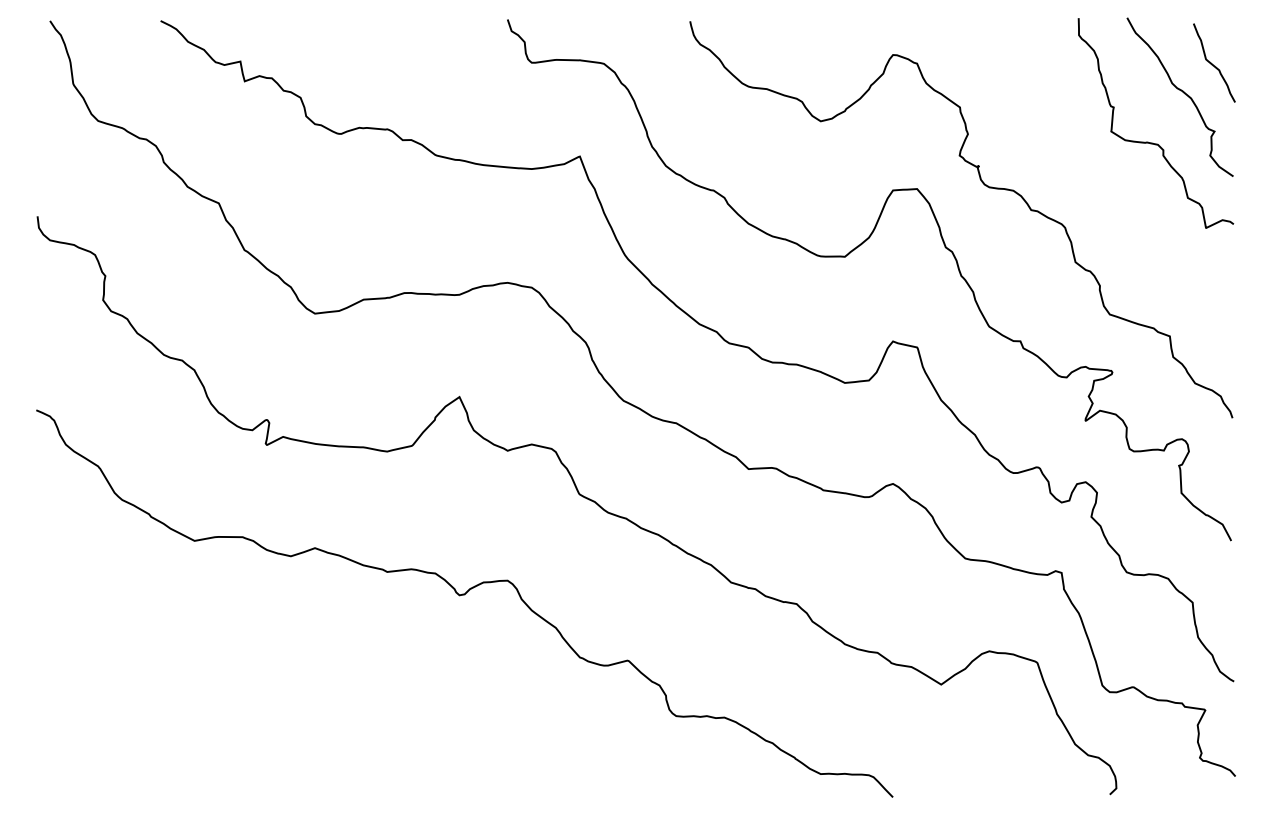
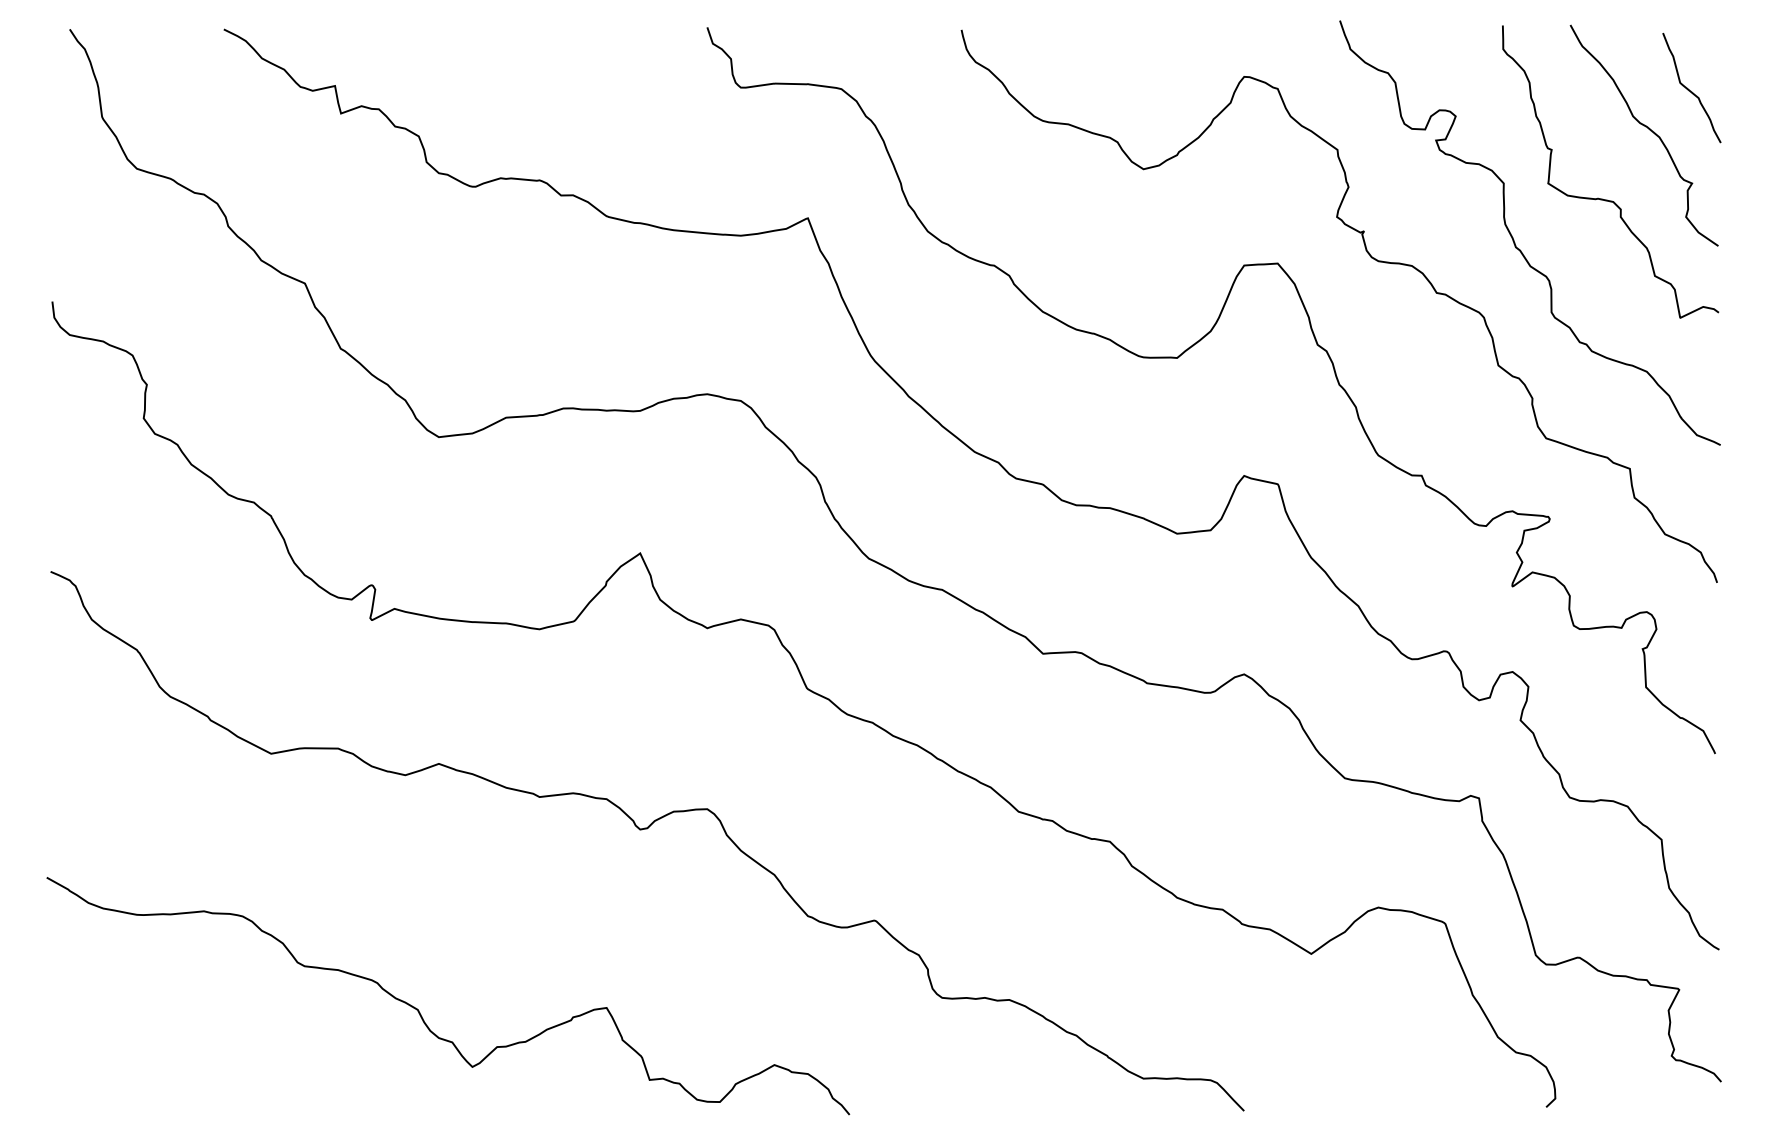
curve: (1087, 171) -> (1514, 239), added
curve: (301, 725) -> (419, 1010), added

